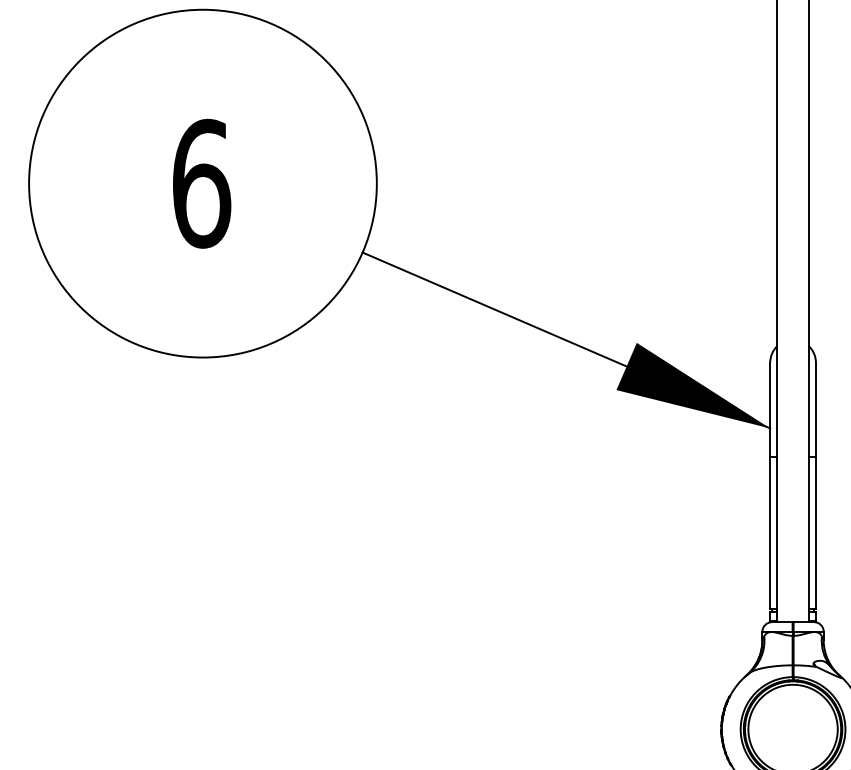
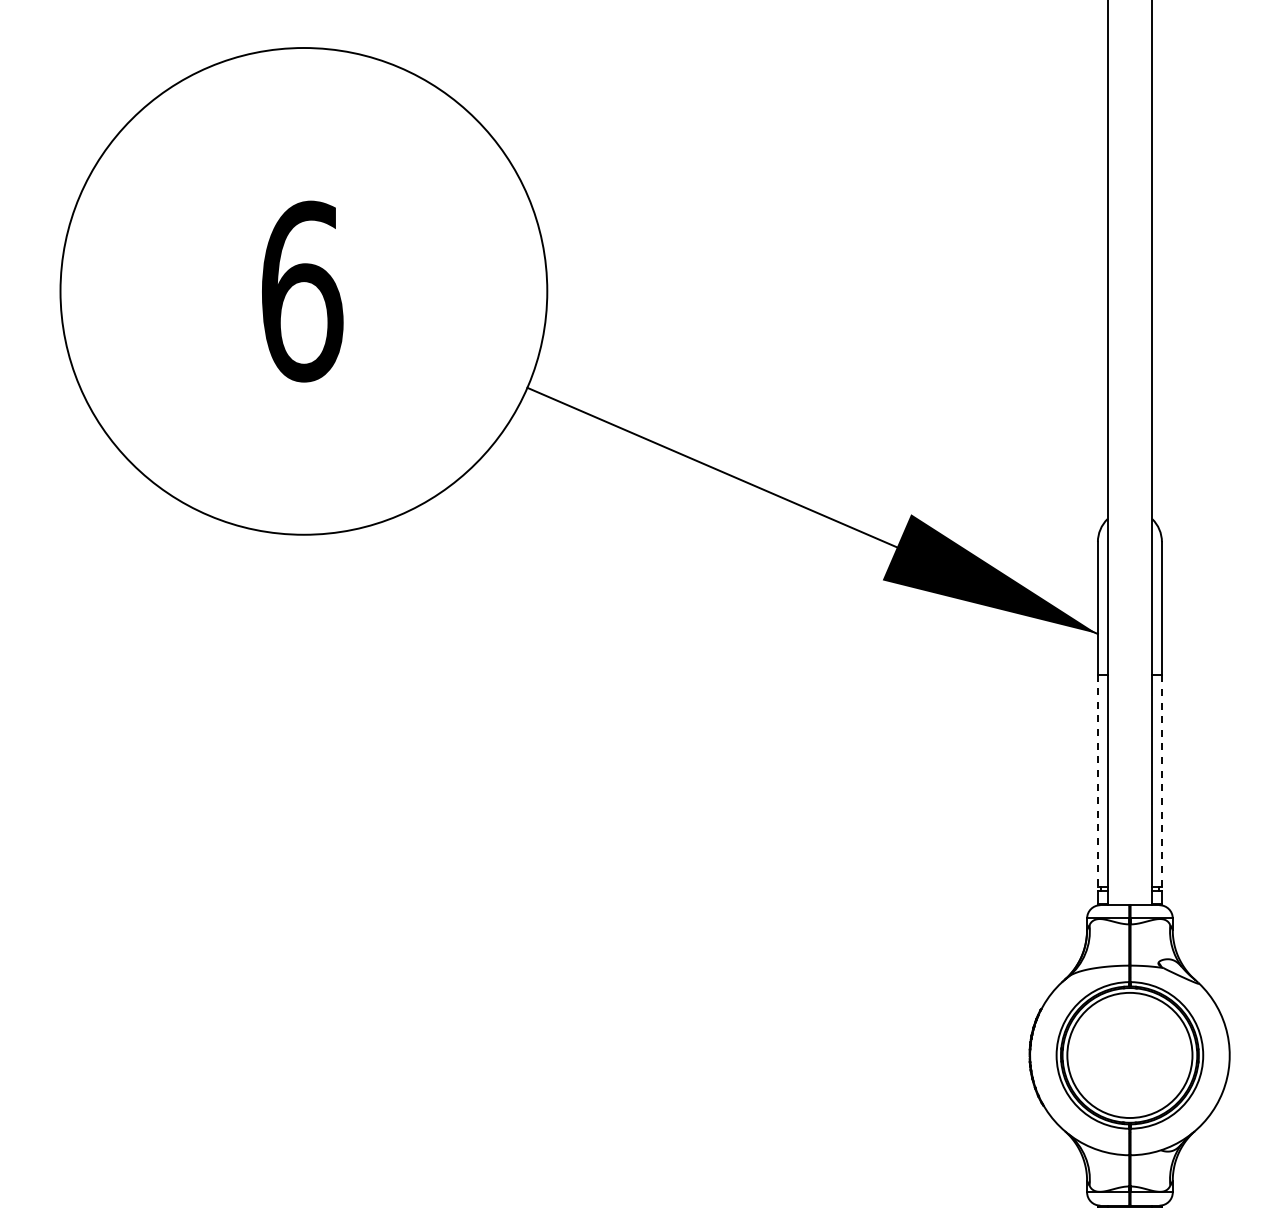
line: (769, 533) -> (1097, 781), solid -> dashed
line: (815, 533) -> (1161, 780), solid -> dashed

